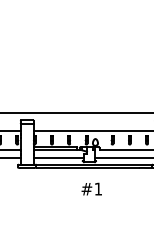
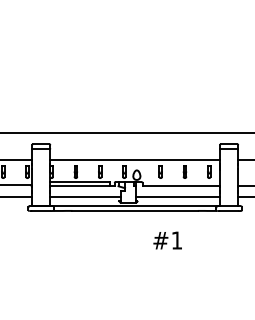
text: (91, 189) -> (167, 240), moved

